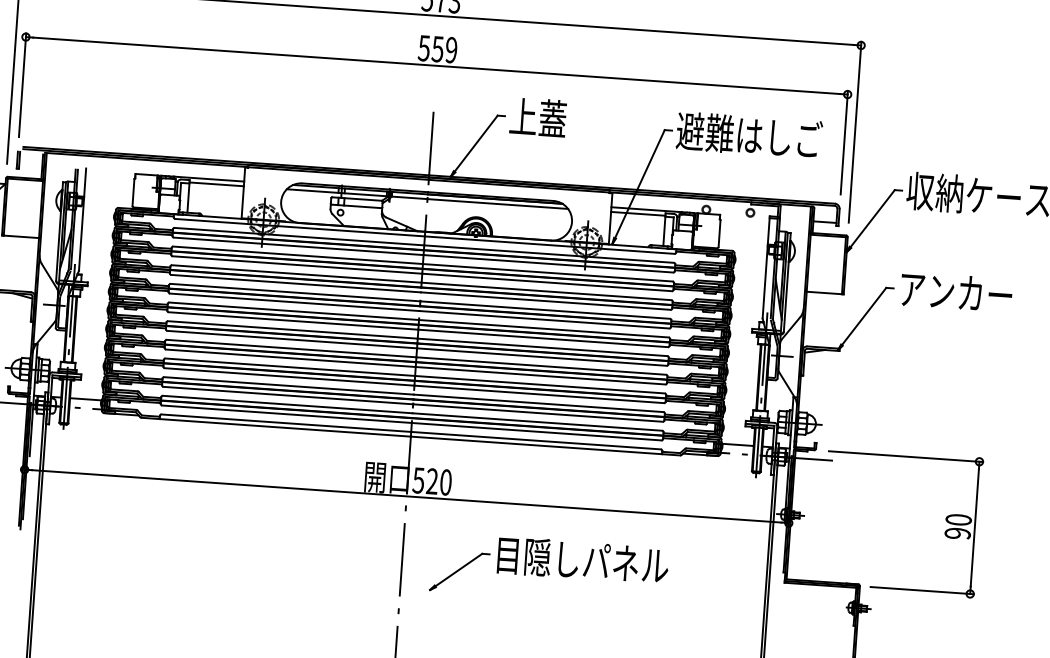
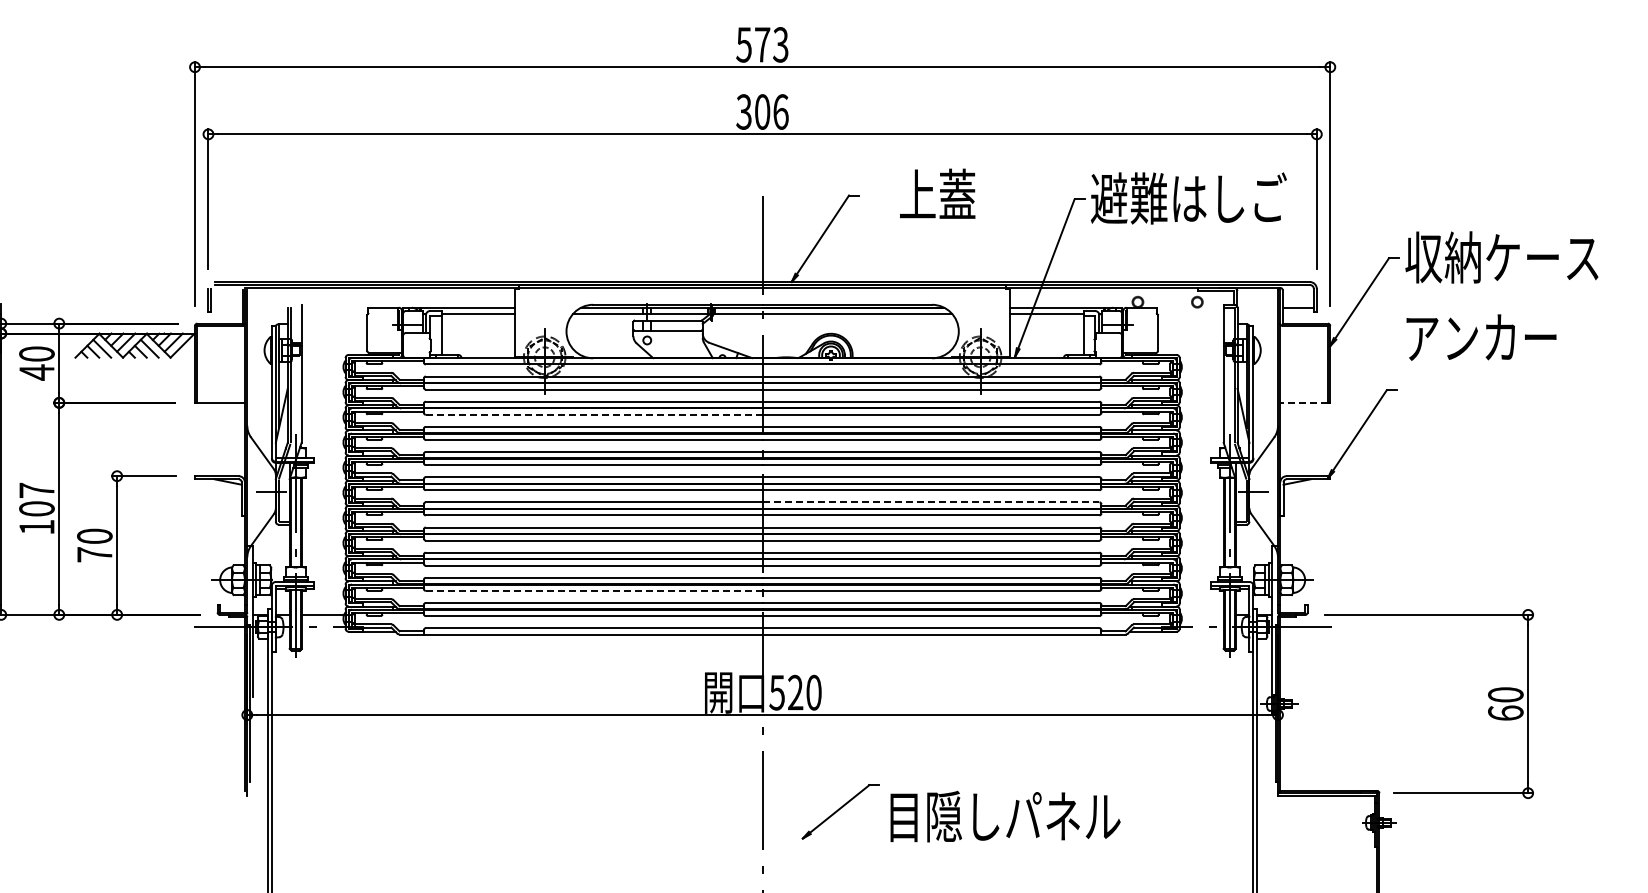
text: (437, 48) -> (762, 111), 559 -> 306
text: (538, 116) -> (937, 193), moved
line: (297, 264) -> (594, 414), solid -> dashed
line: (824, 292) -> (1304, 402), solid -> dashed
text: (956, 292) -> (1481, 337), moved
line: (542, 347) -> (931, 502), solid -> dashed
line: (287, 395) -> (593, 590), solid -> dashed
line: (738, 444) -> (1202, 614), removed
text: (957, 532) -> (1505, 712), 90 -> 60
text: (583, 560) -> (1005, 816), moved

